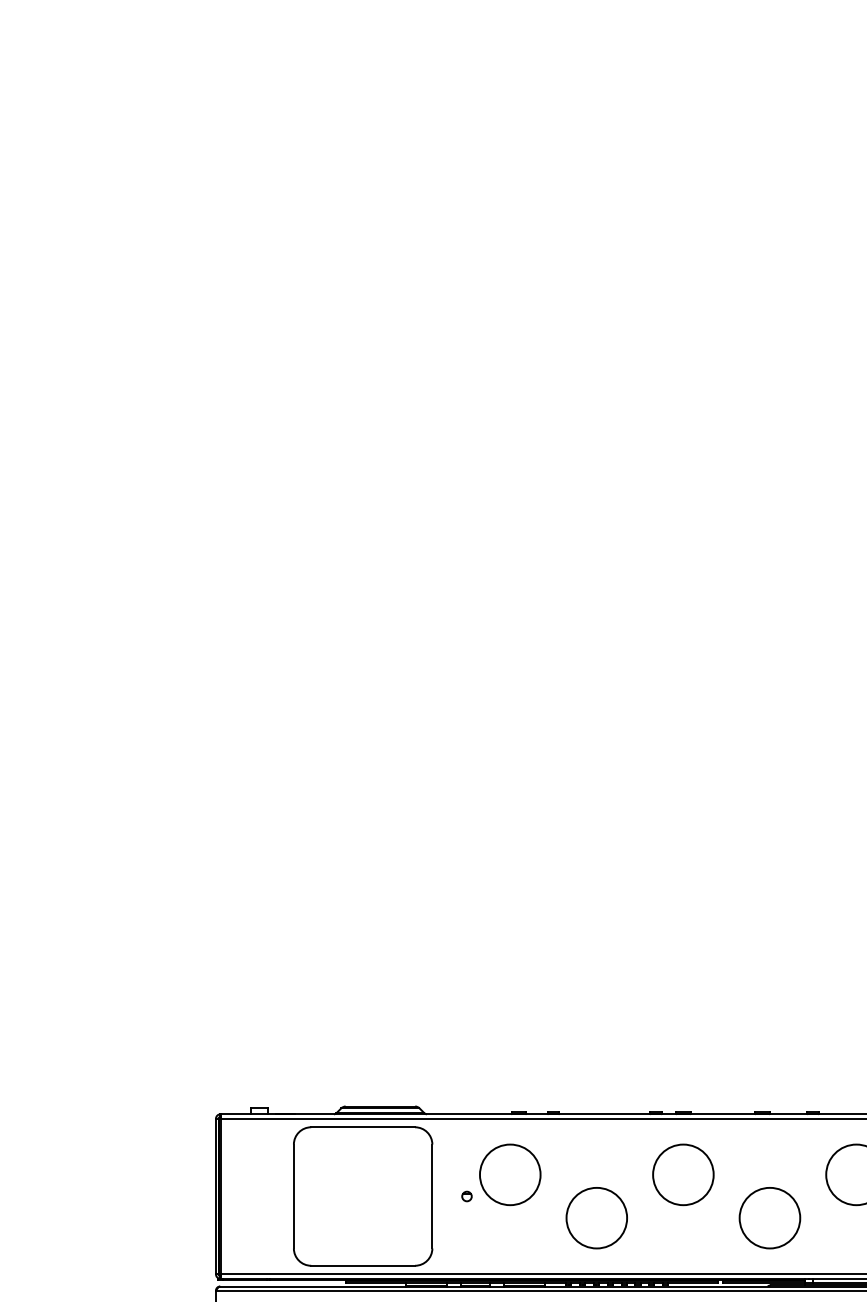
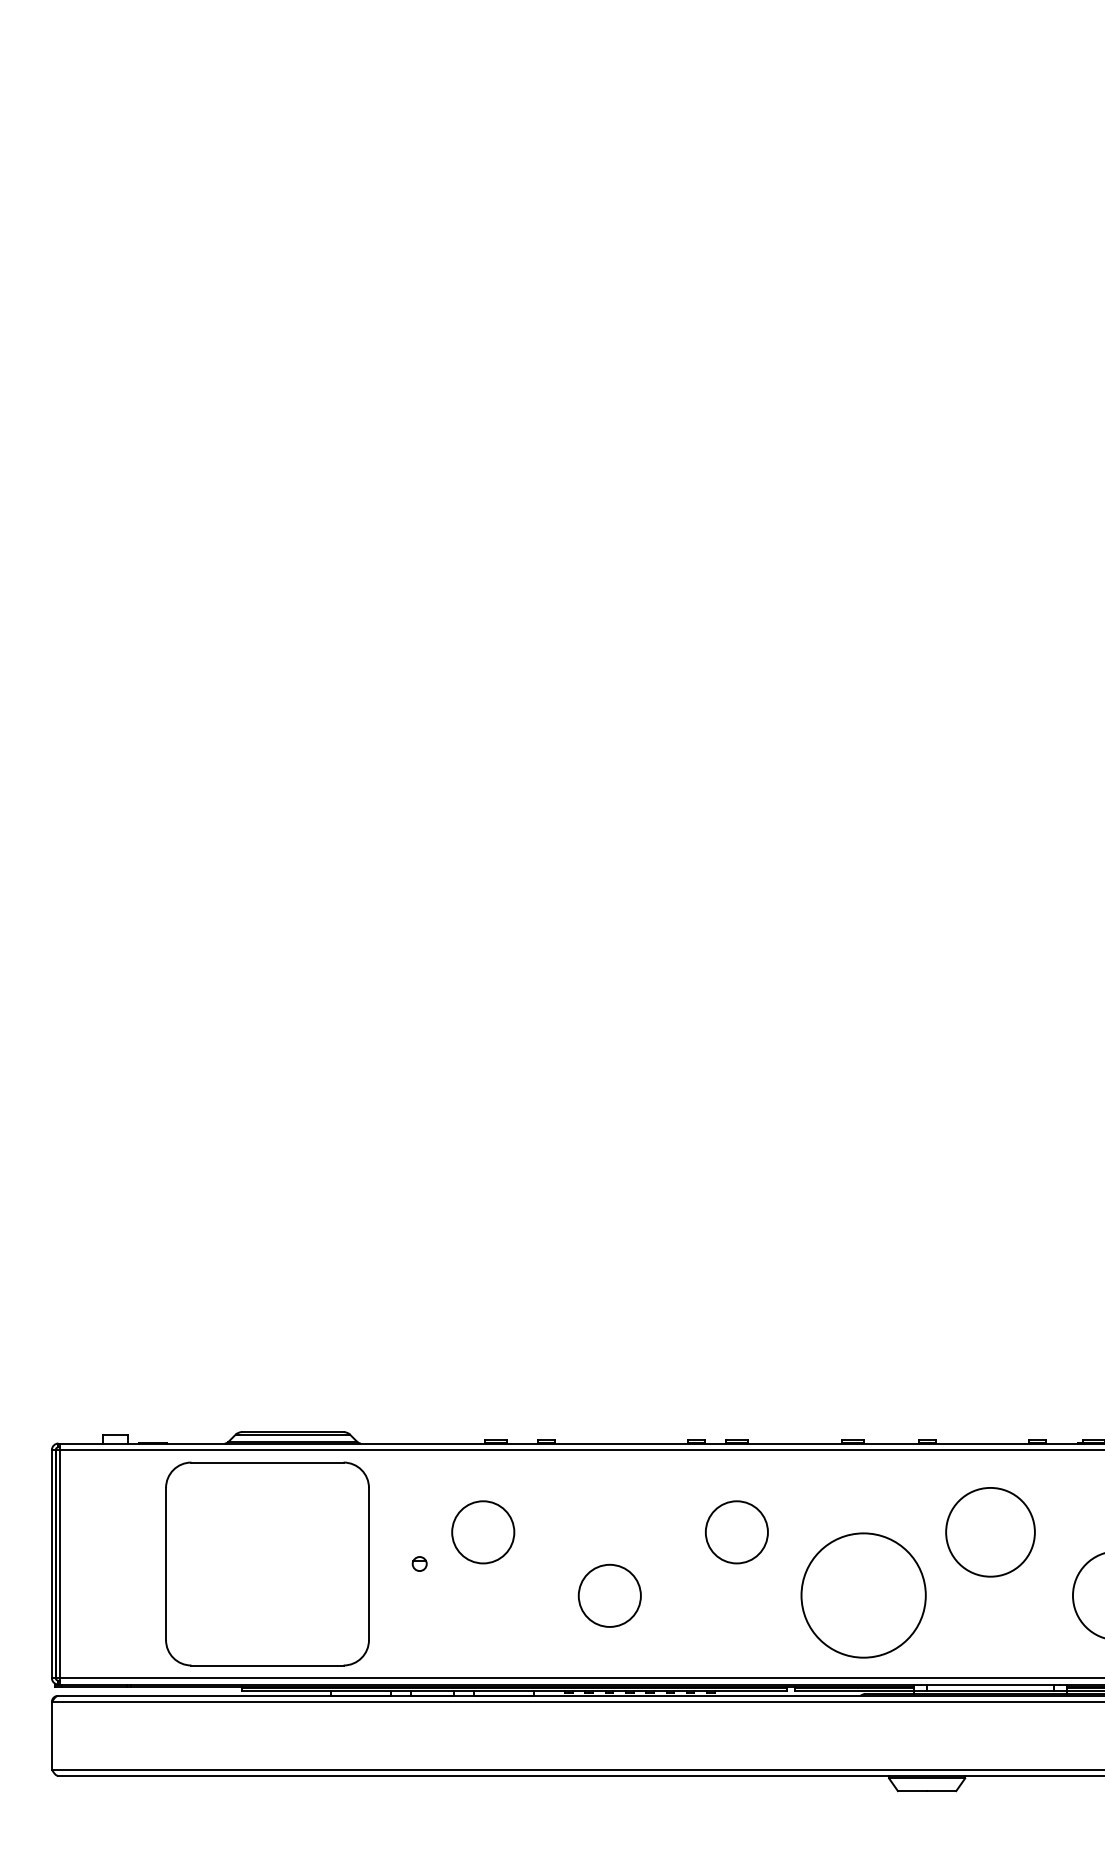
circle: (510, 1174) -> (483, 1531), size x0.7
circle: (683, 1174) -> (736, 1531), size x0.7
circle: (596, 1218) -> (609, 1596), size x0.7
circle: (769, 1218) -> (863, 1596), size x1.4

